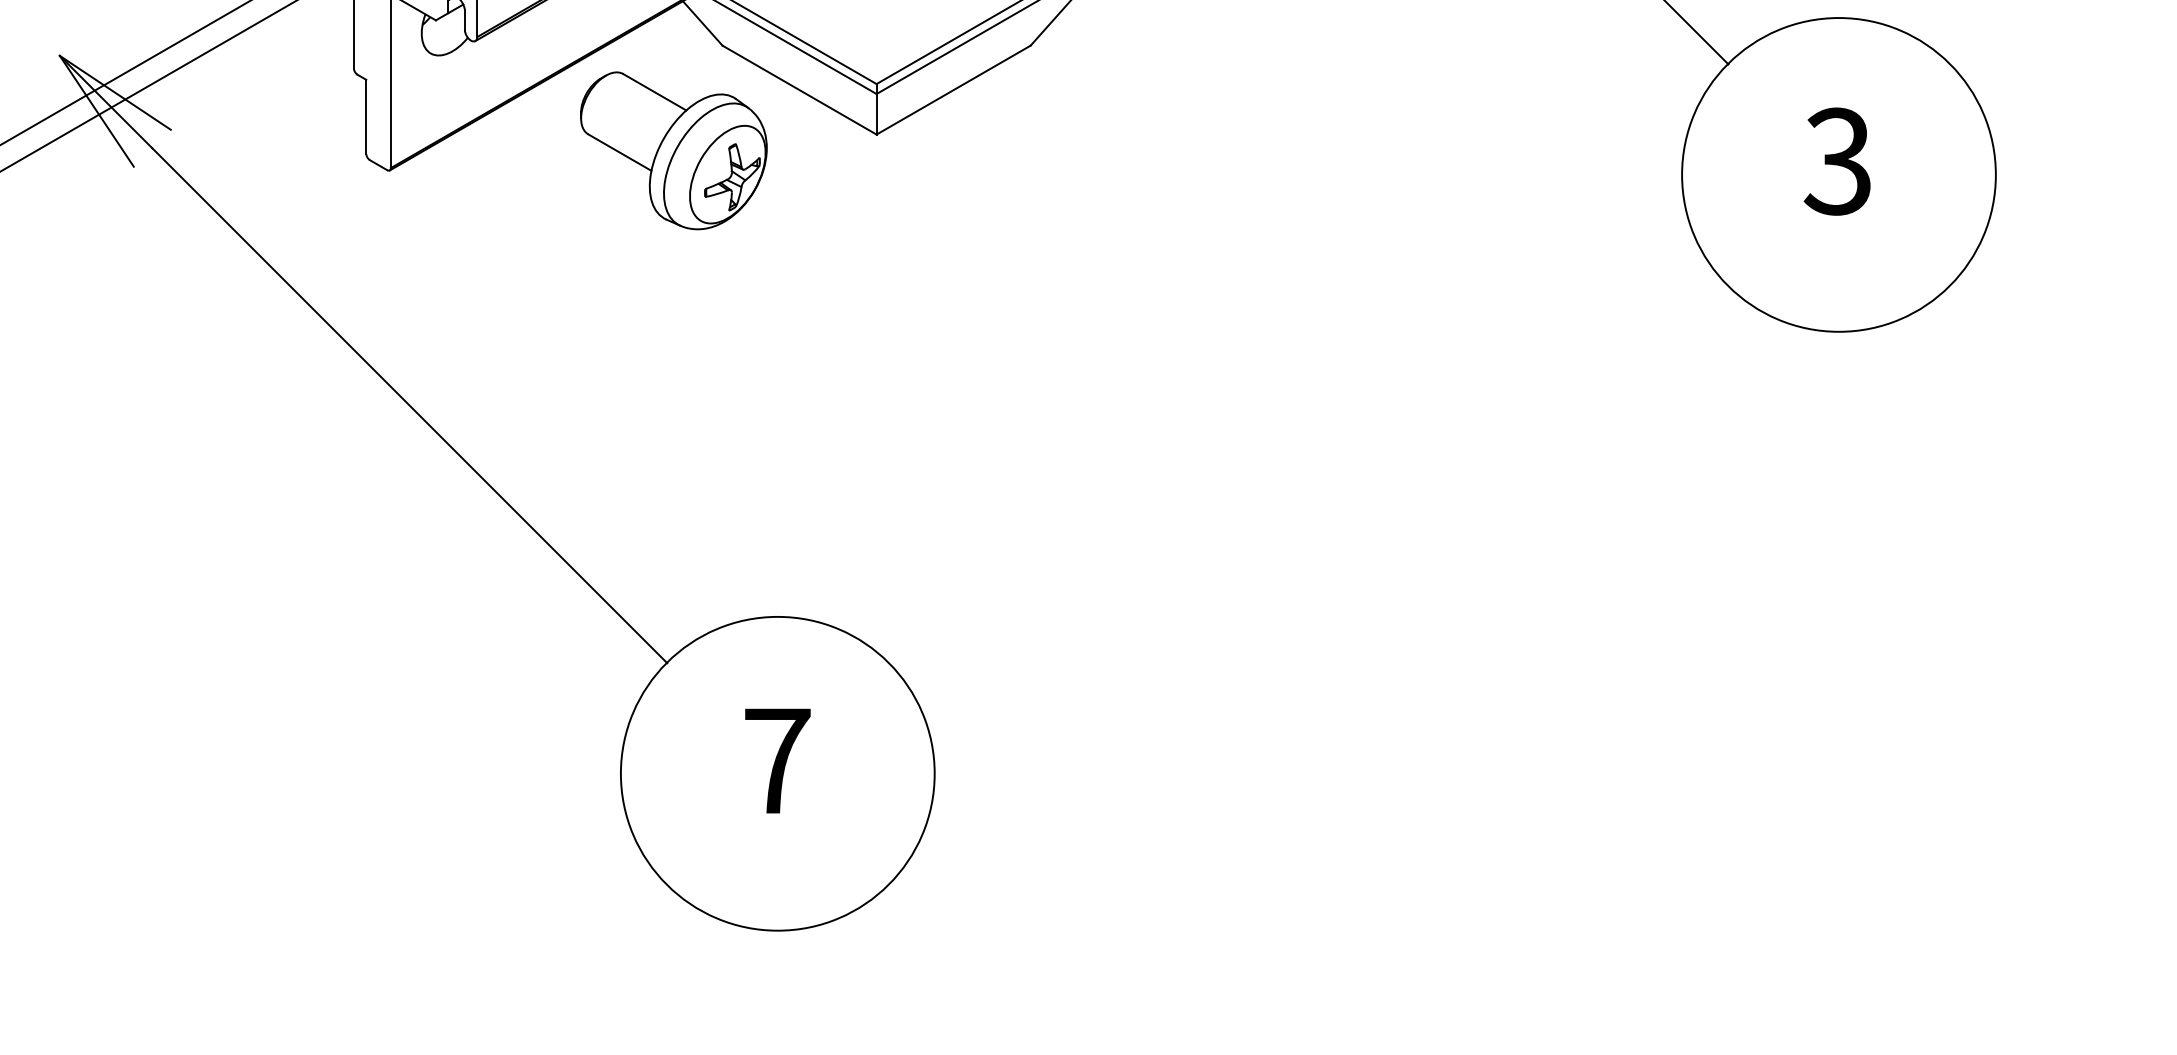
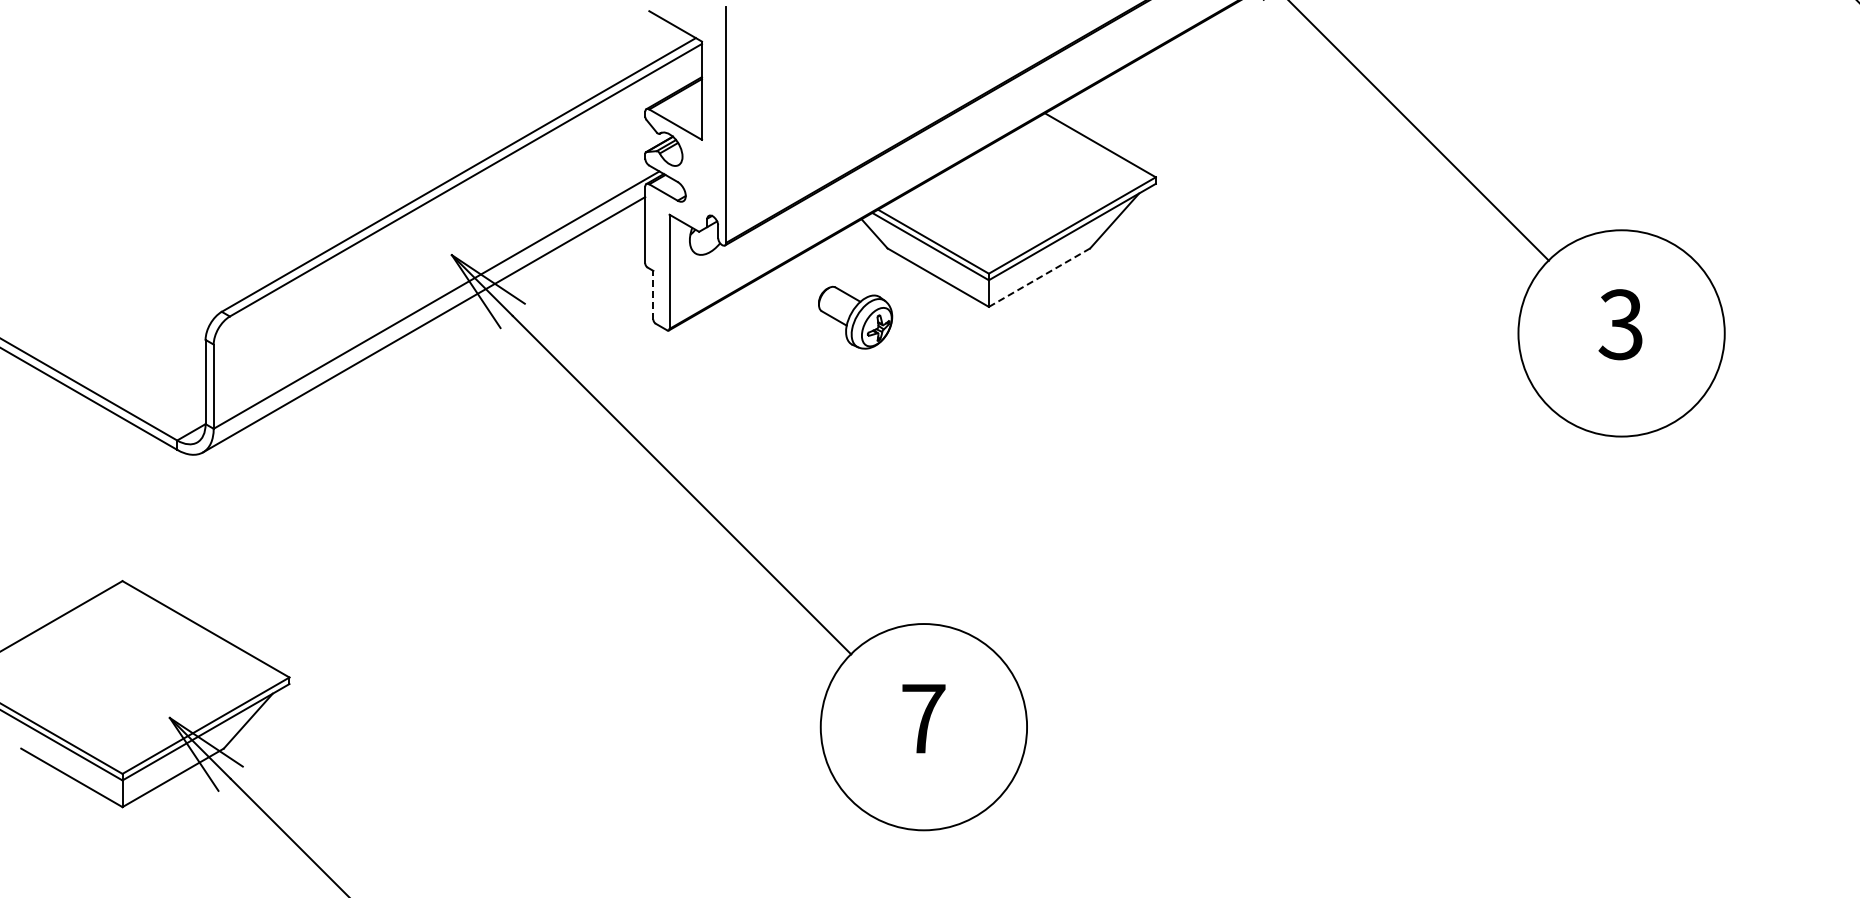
line: (953, 89) -> (1039, 277), solid -> dashed
line: (366, 115) -> (653, 294), solid -> dashed
part: (673, 150) -> (855, 317), size x0.6

